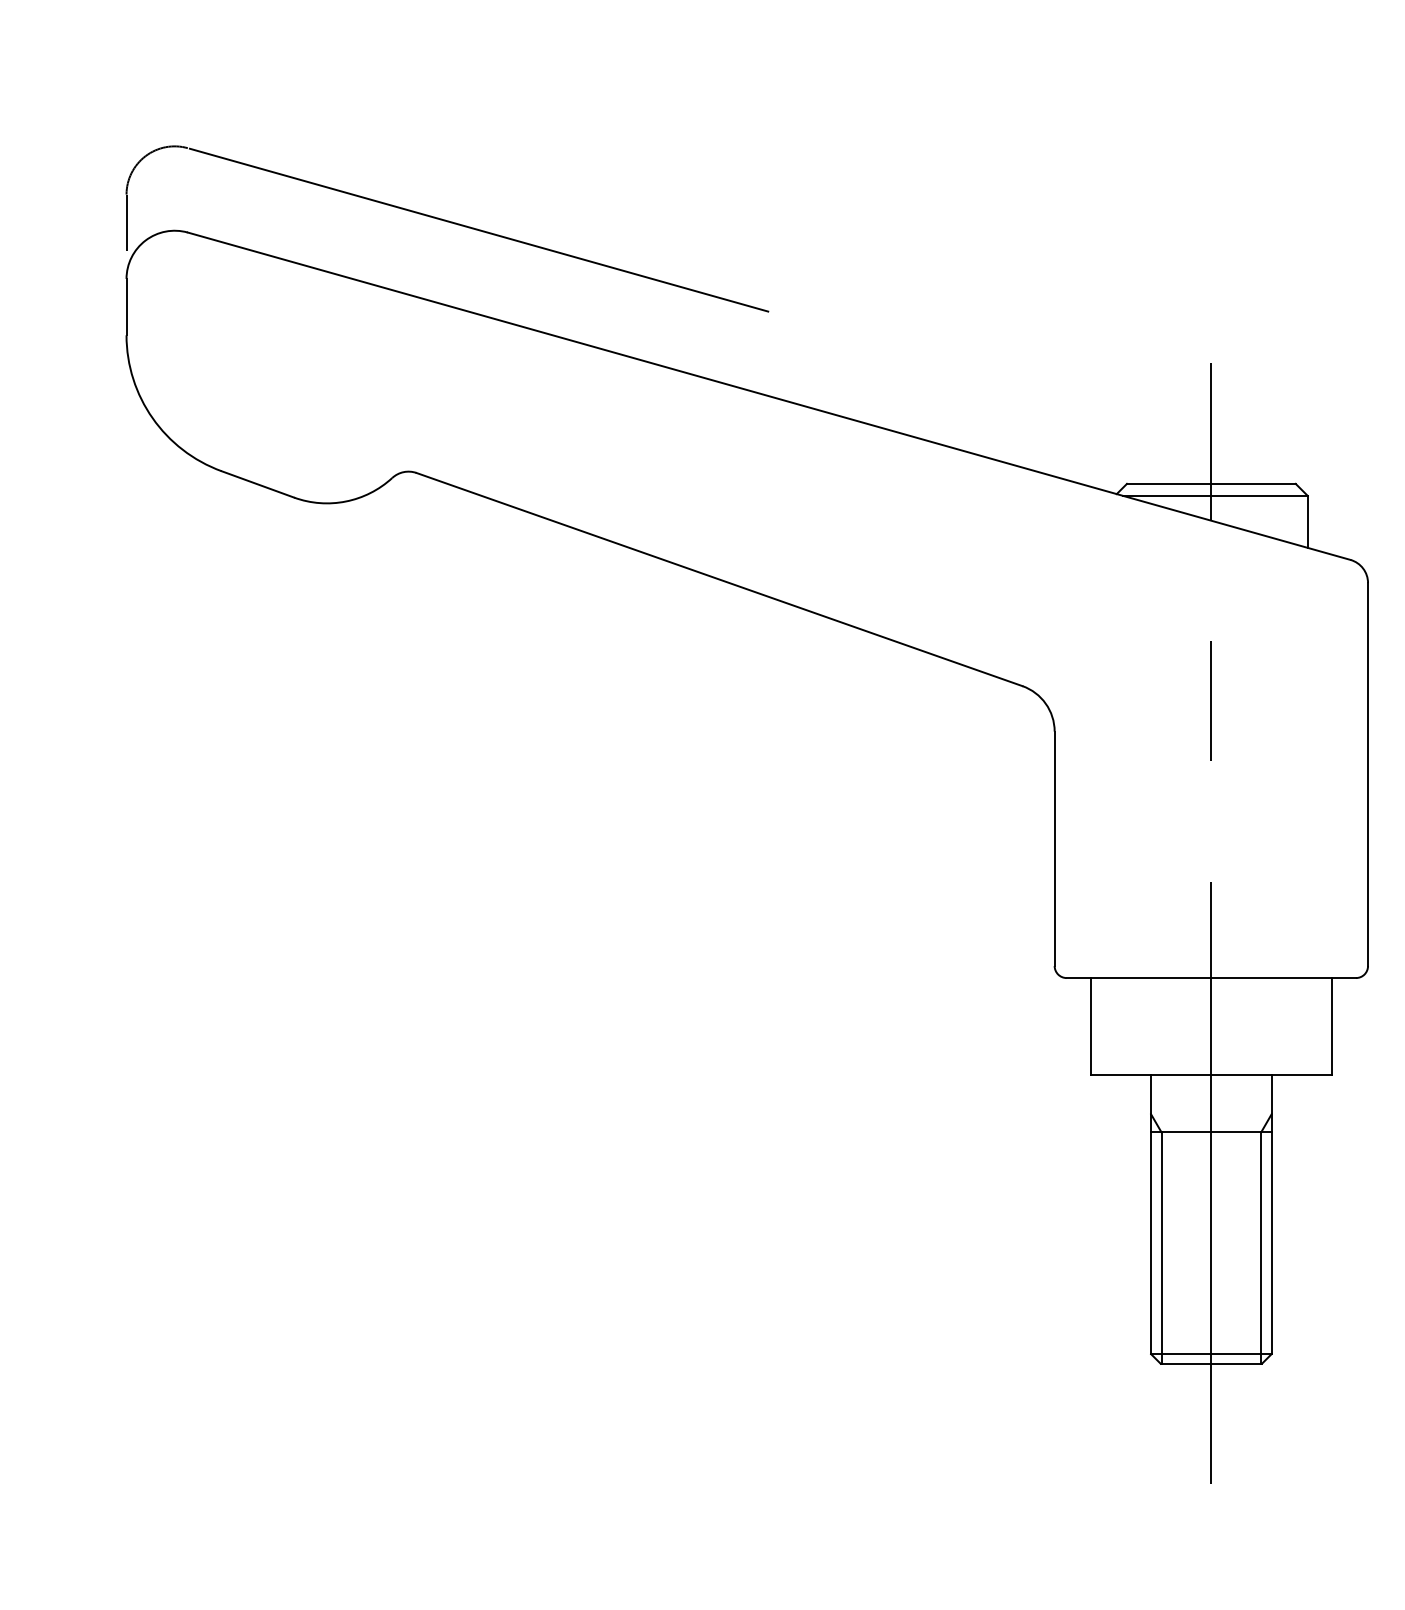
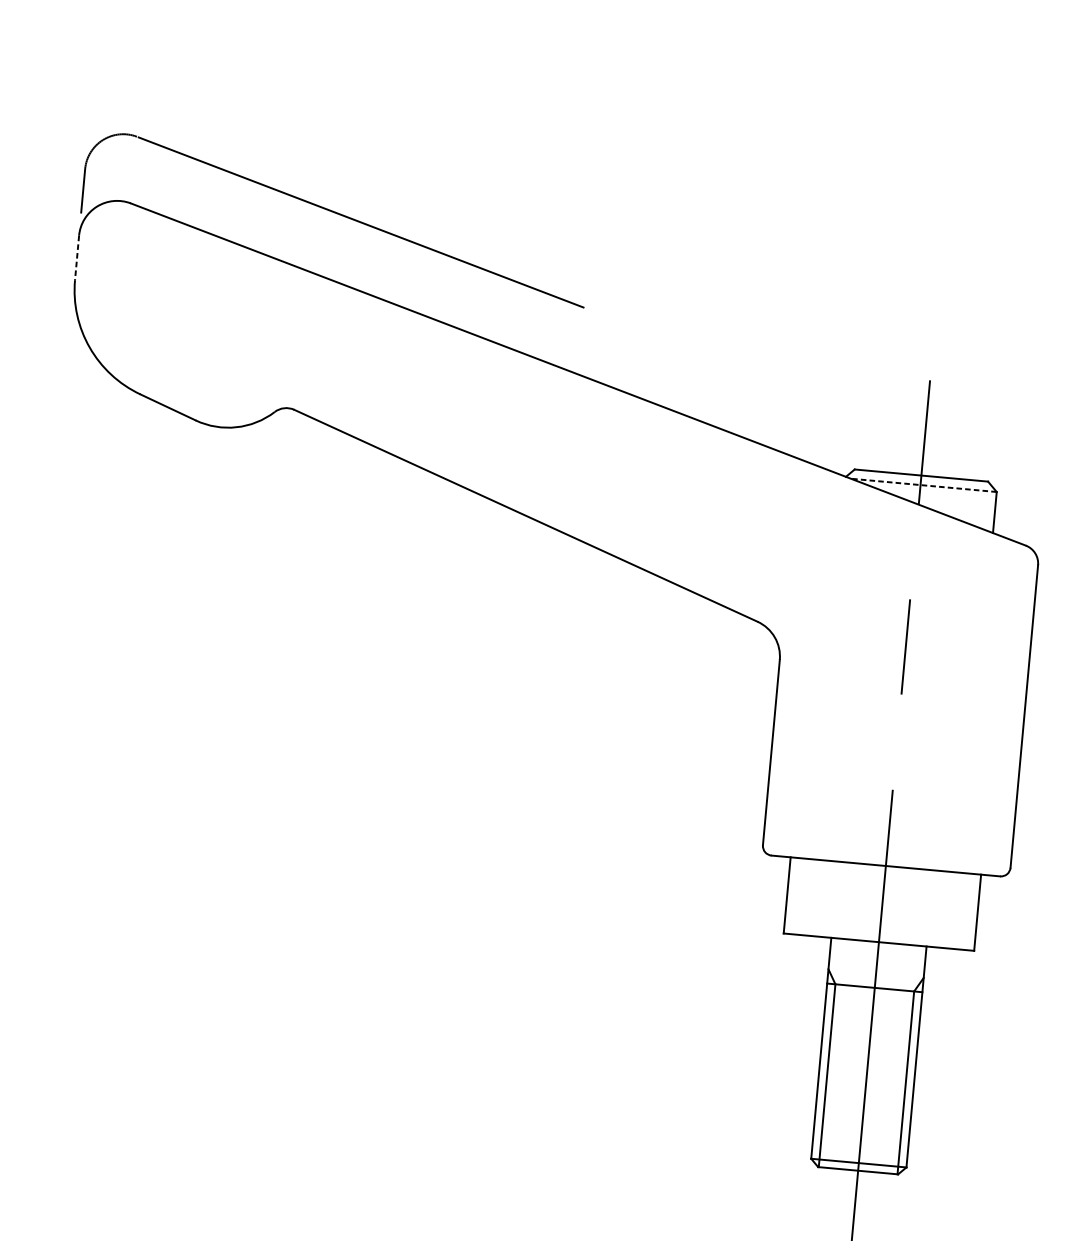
line: (126, 307) -> (77, 258), solid -> dashed
line: (1215, 495) -> (923, 485), solid -> dashed

